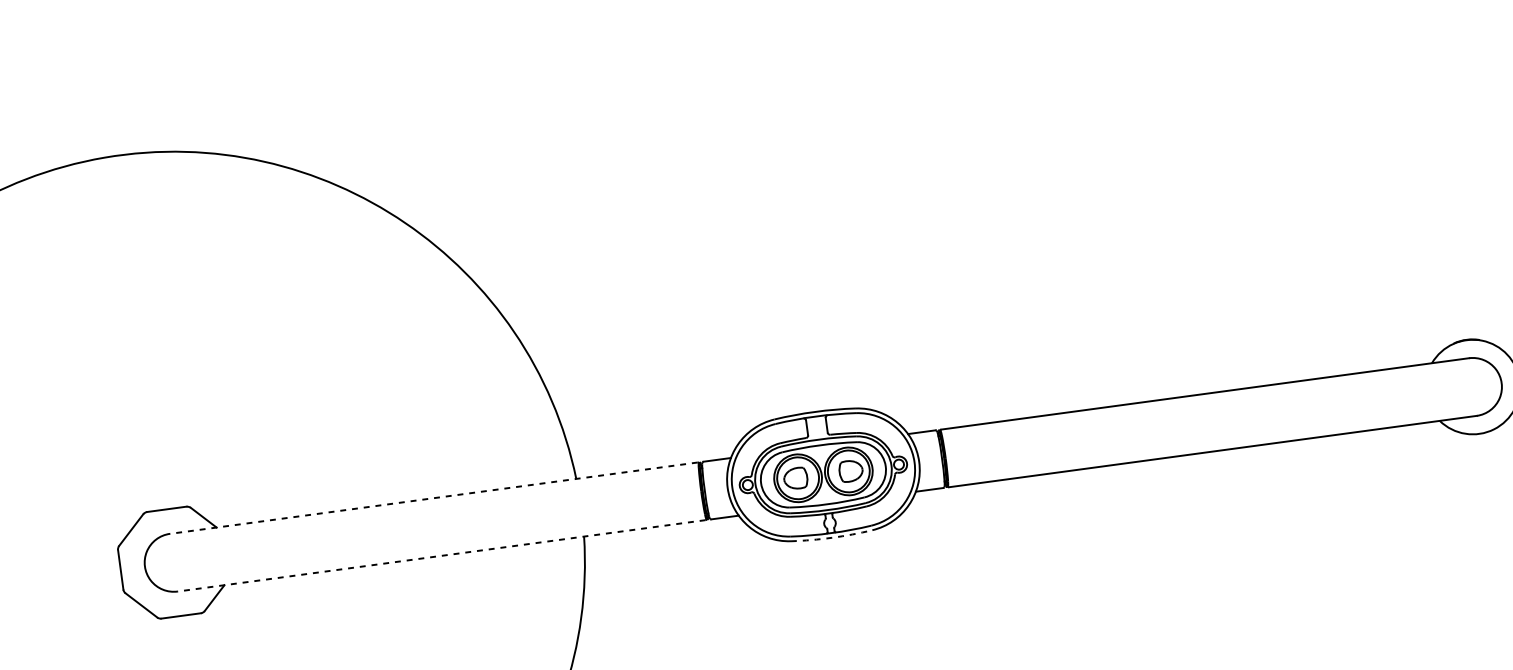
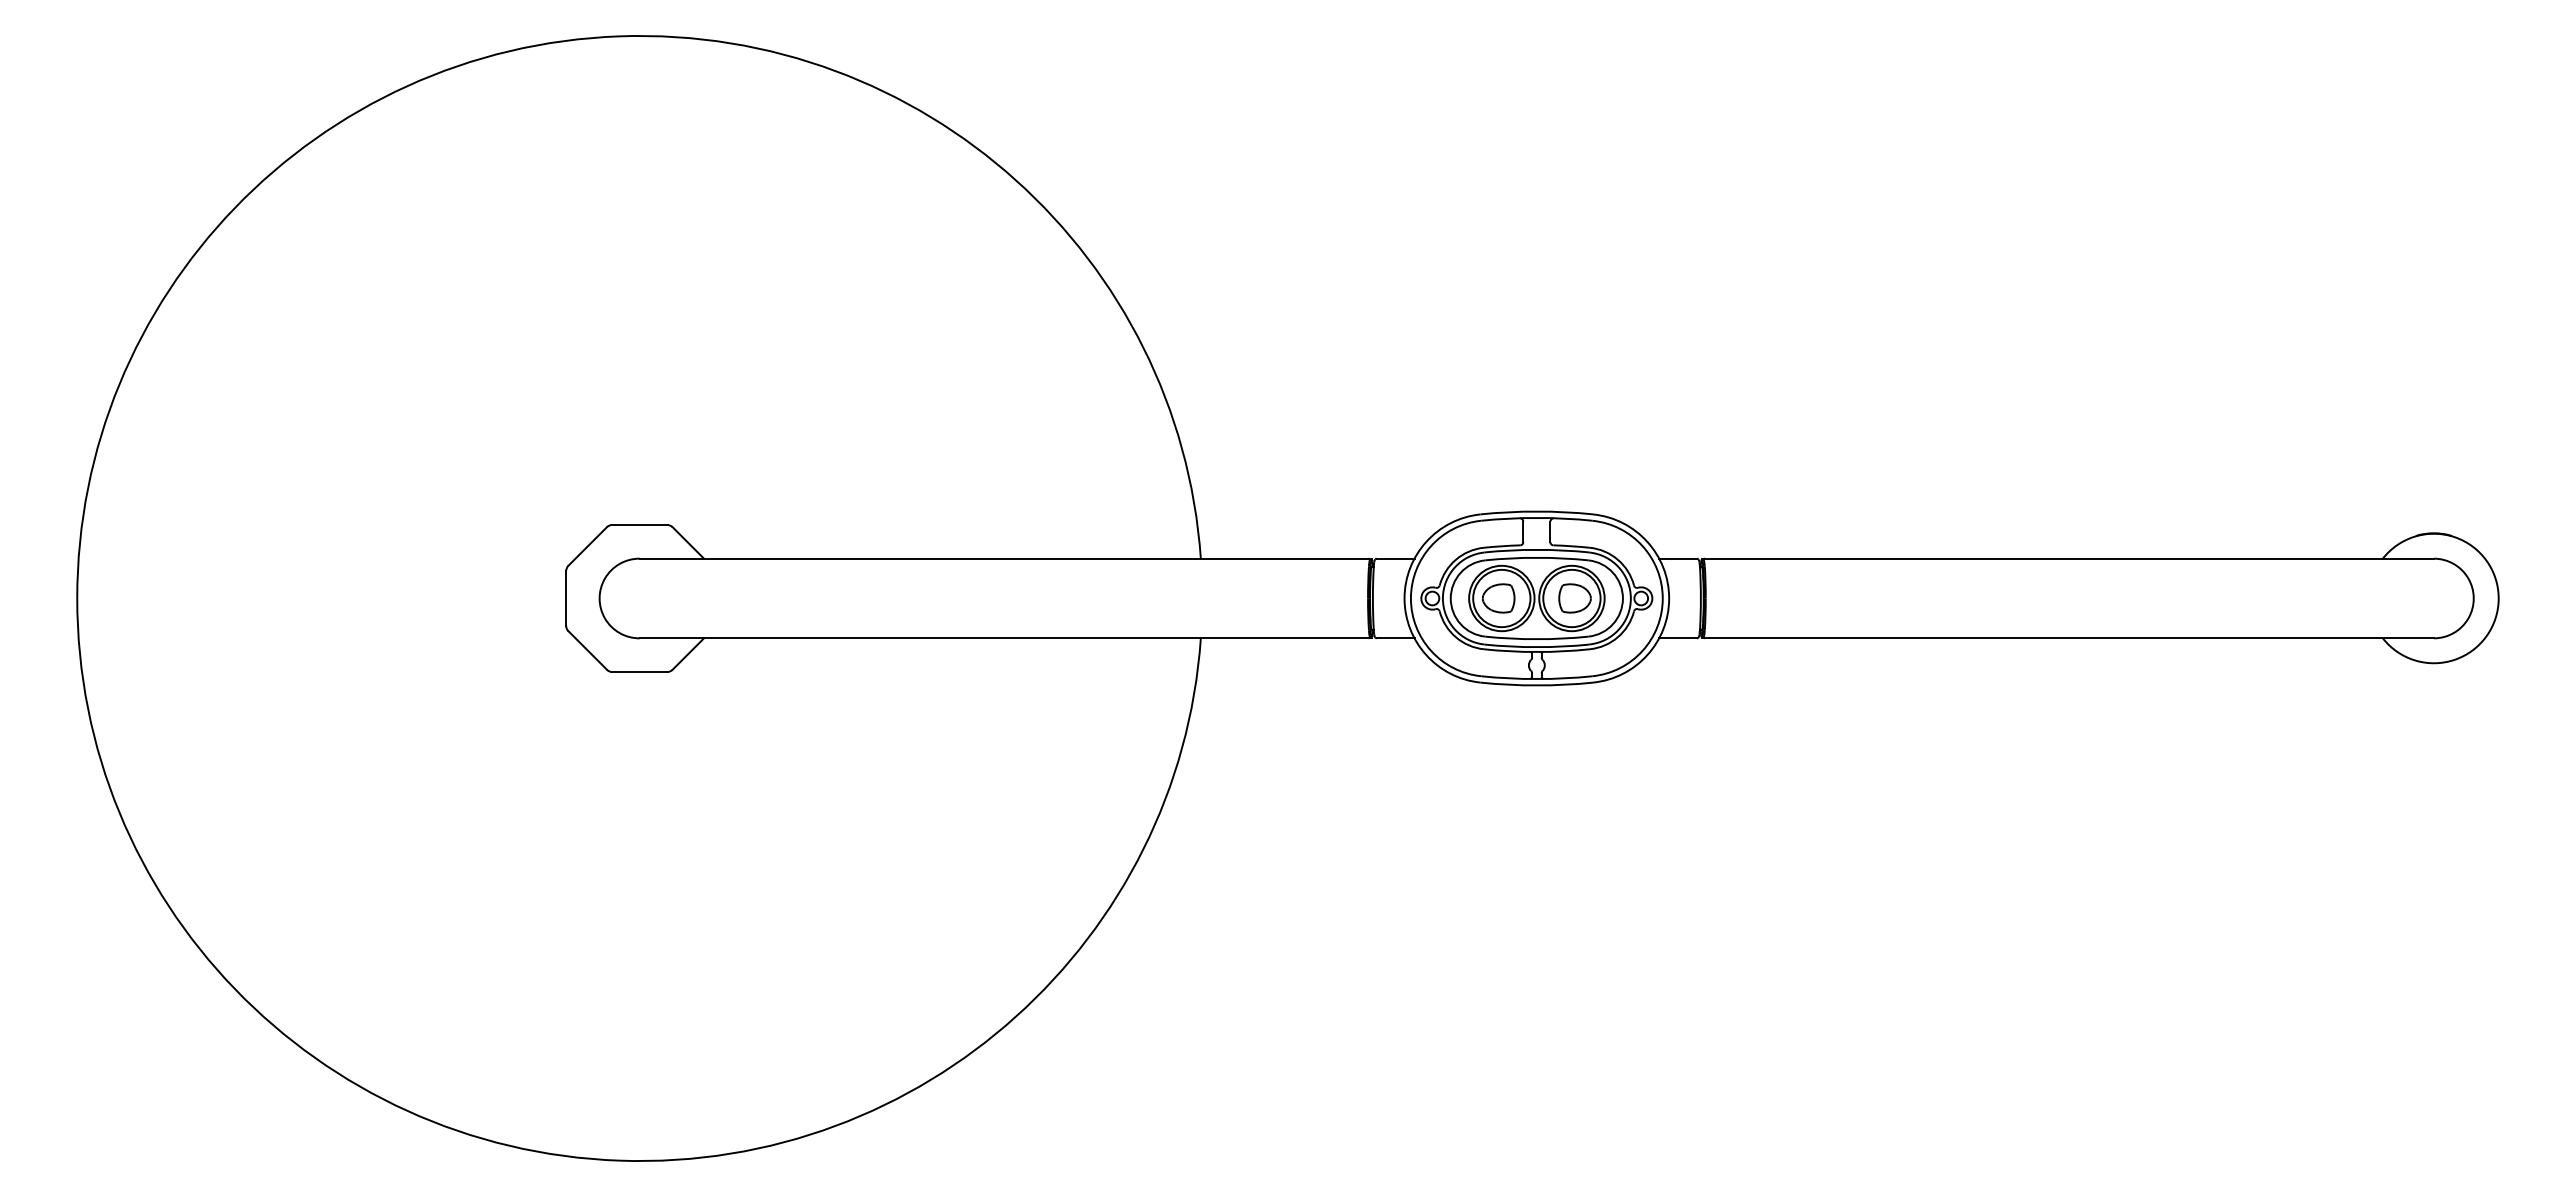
line: (433, 498) -> (1003, 558), dashed -> solid
arc: (831, 537) -> (1536, 685), dashed -> solid
line: (441, 556) -> (1003, 638), dashed -> solid

